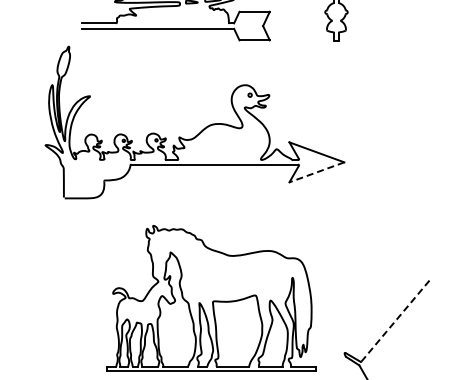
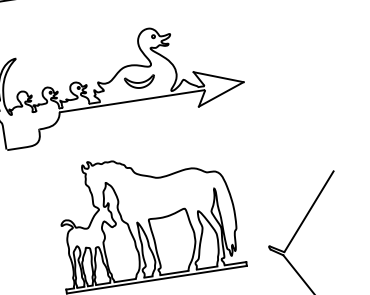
part: (226, 144) -> (139, 82), added
line: (316, 172) -> (220, 94), dashed -> solid
line: (396, 319) -> (309, 210), dashed -> solid

